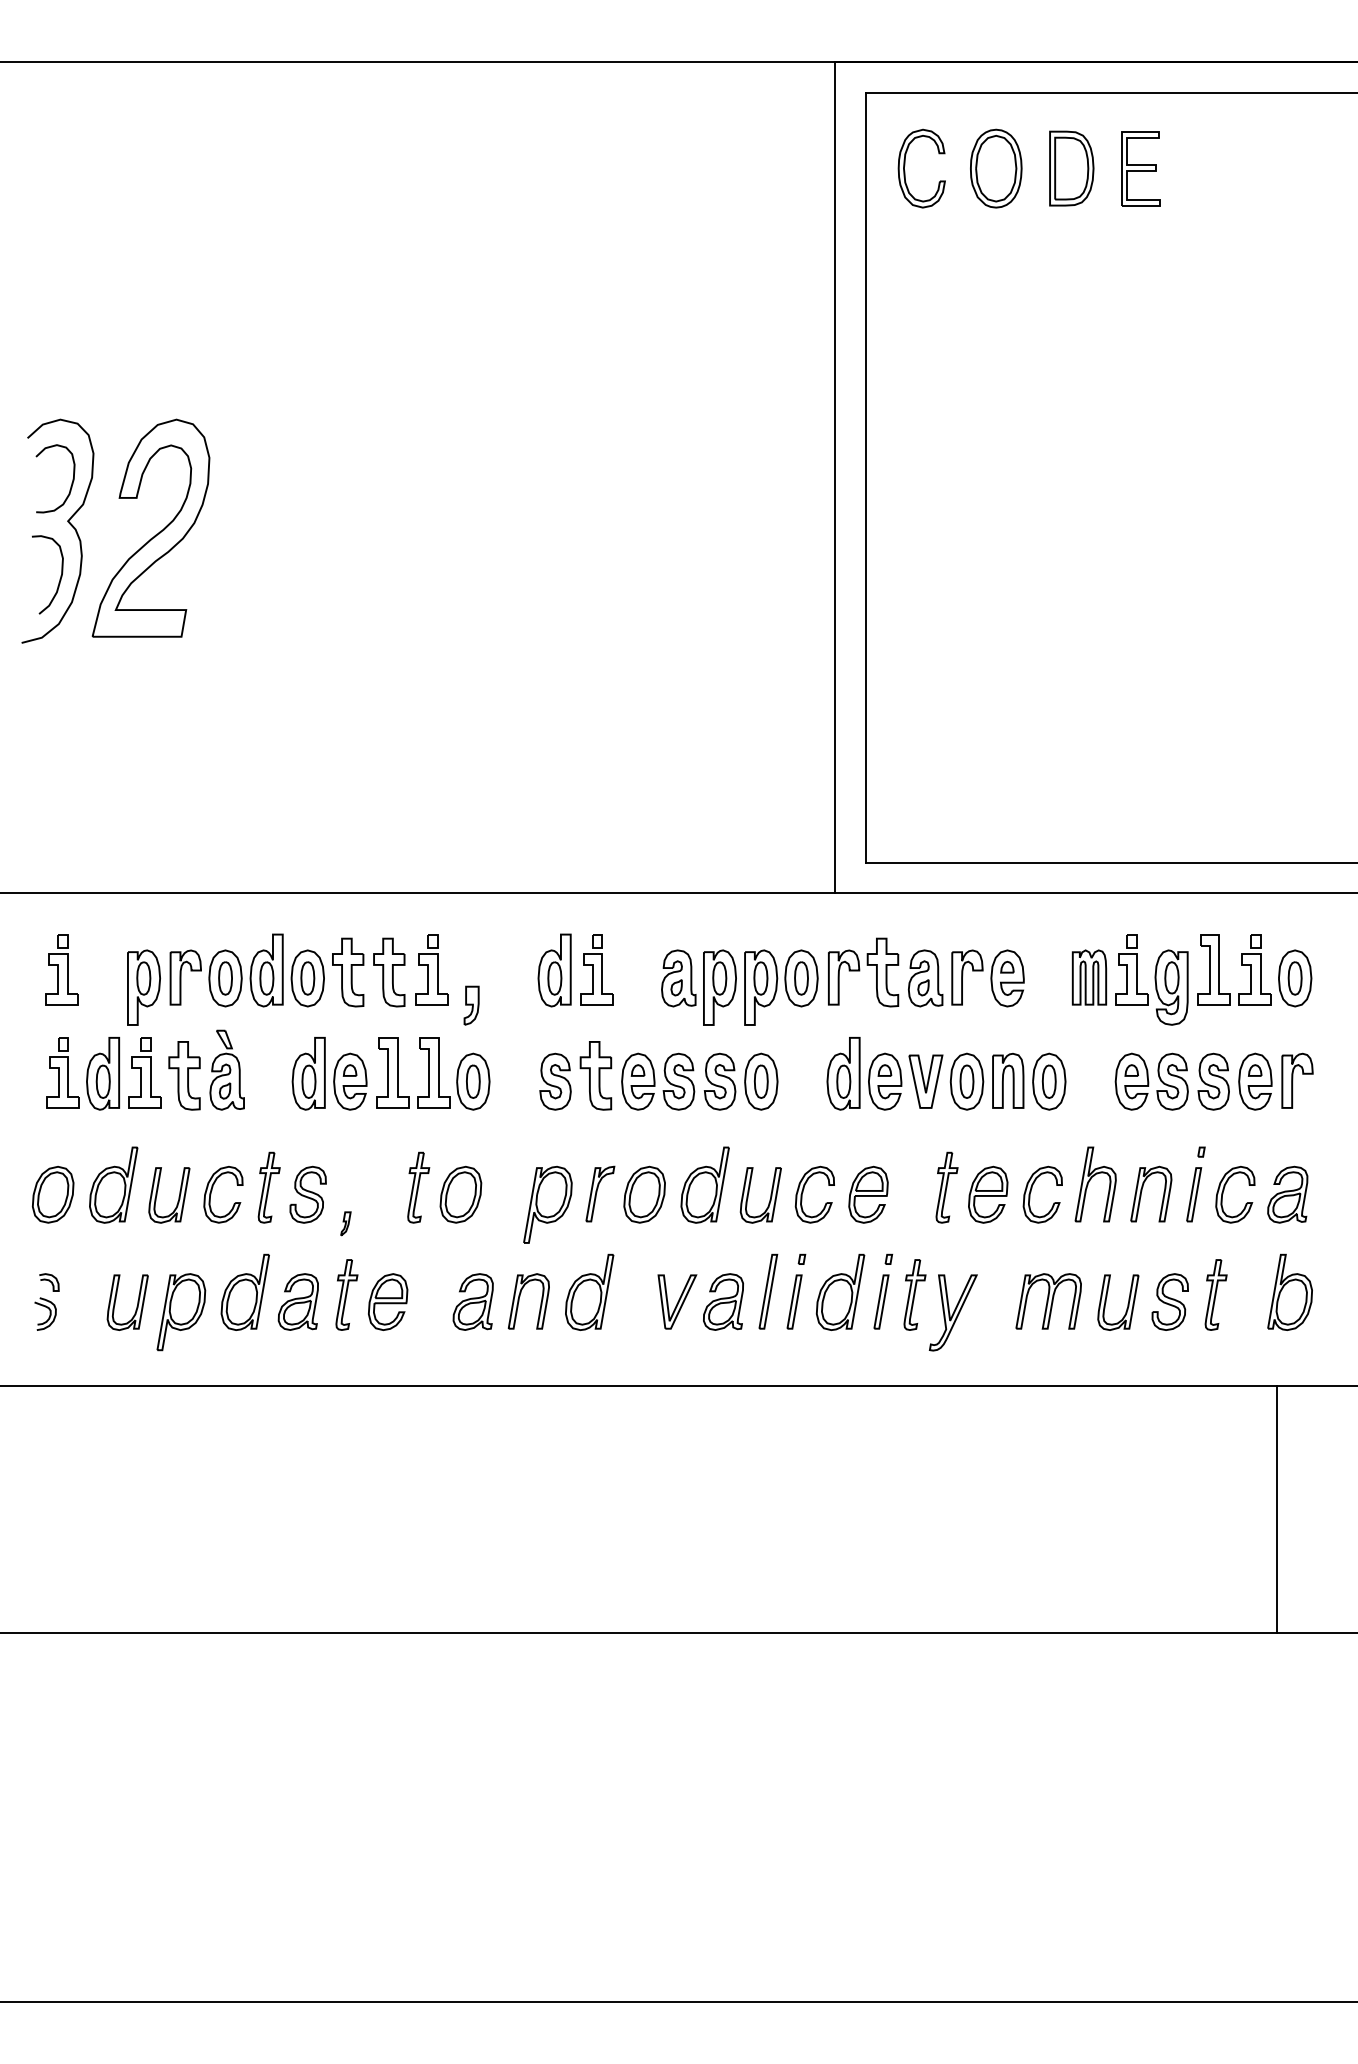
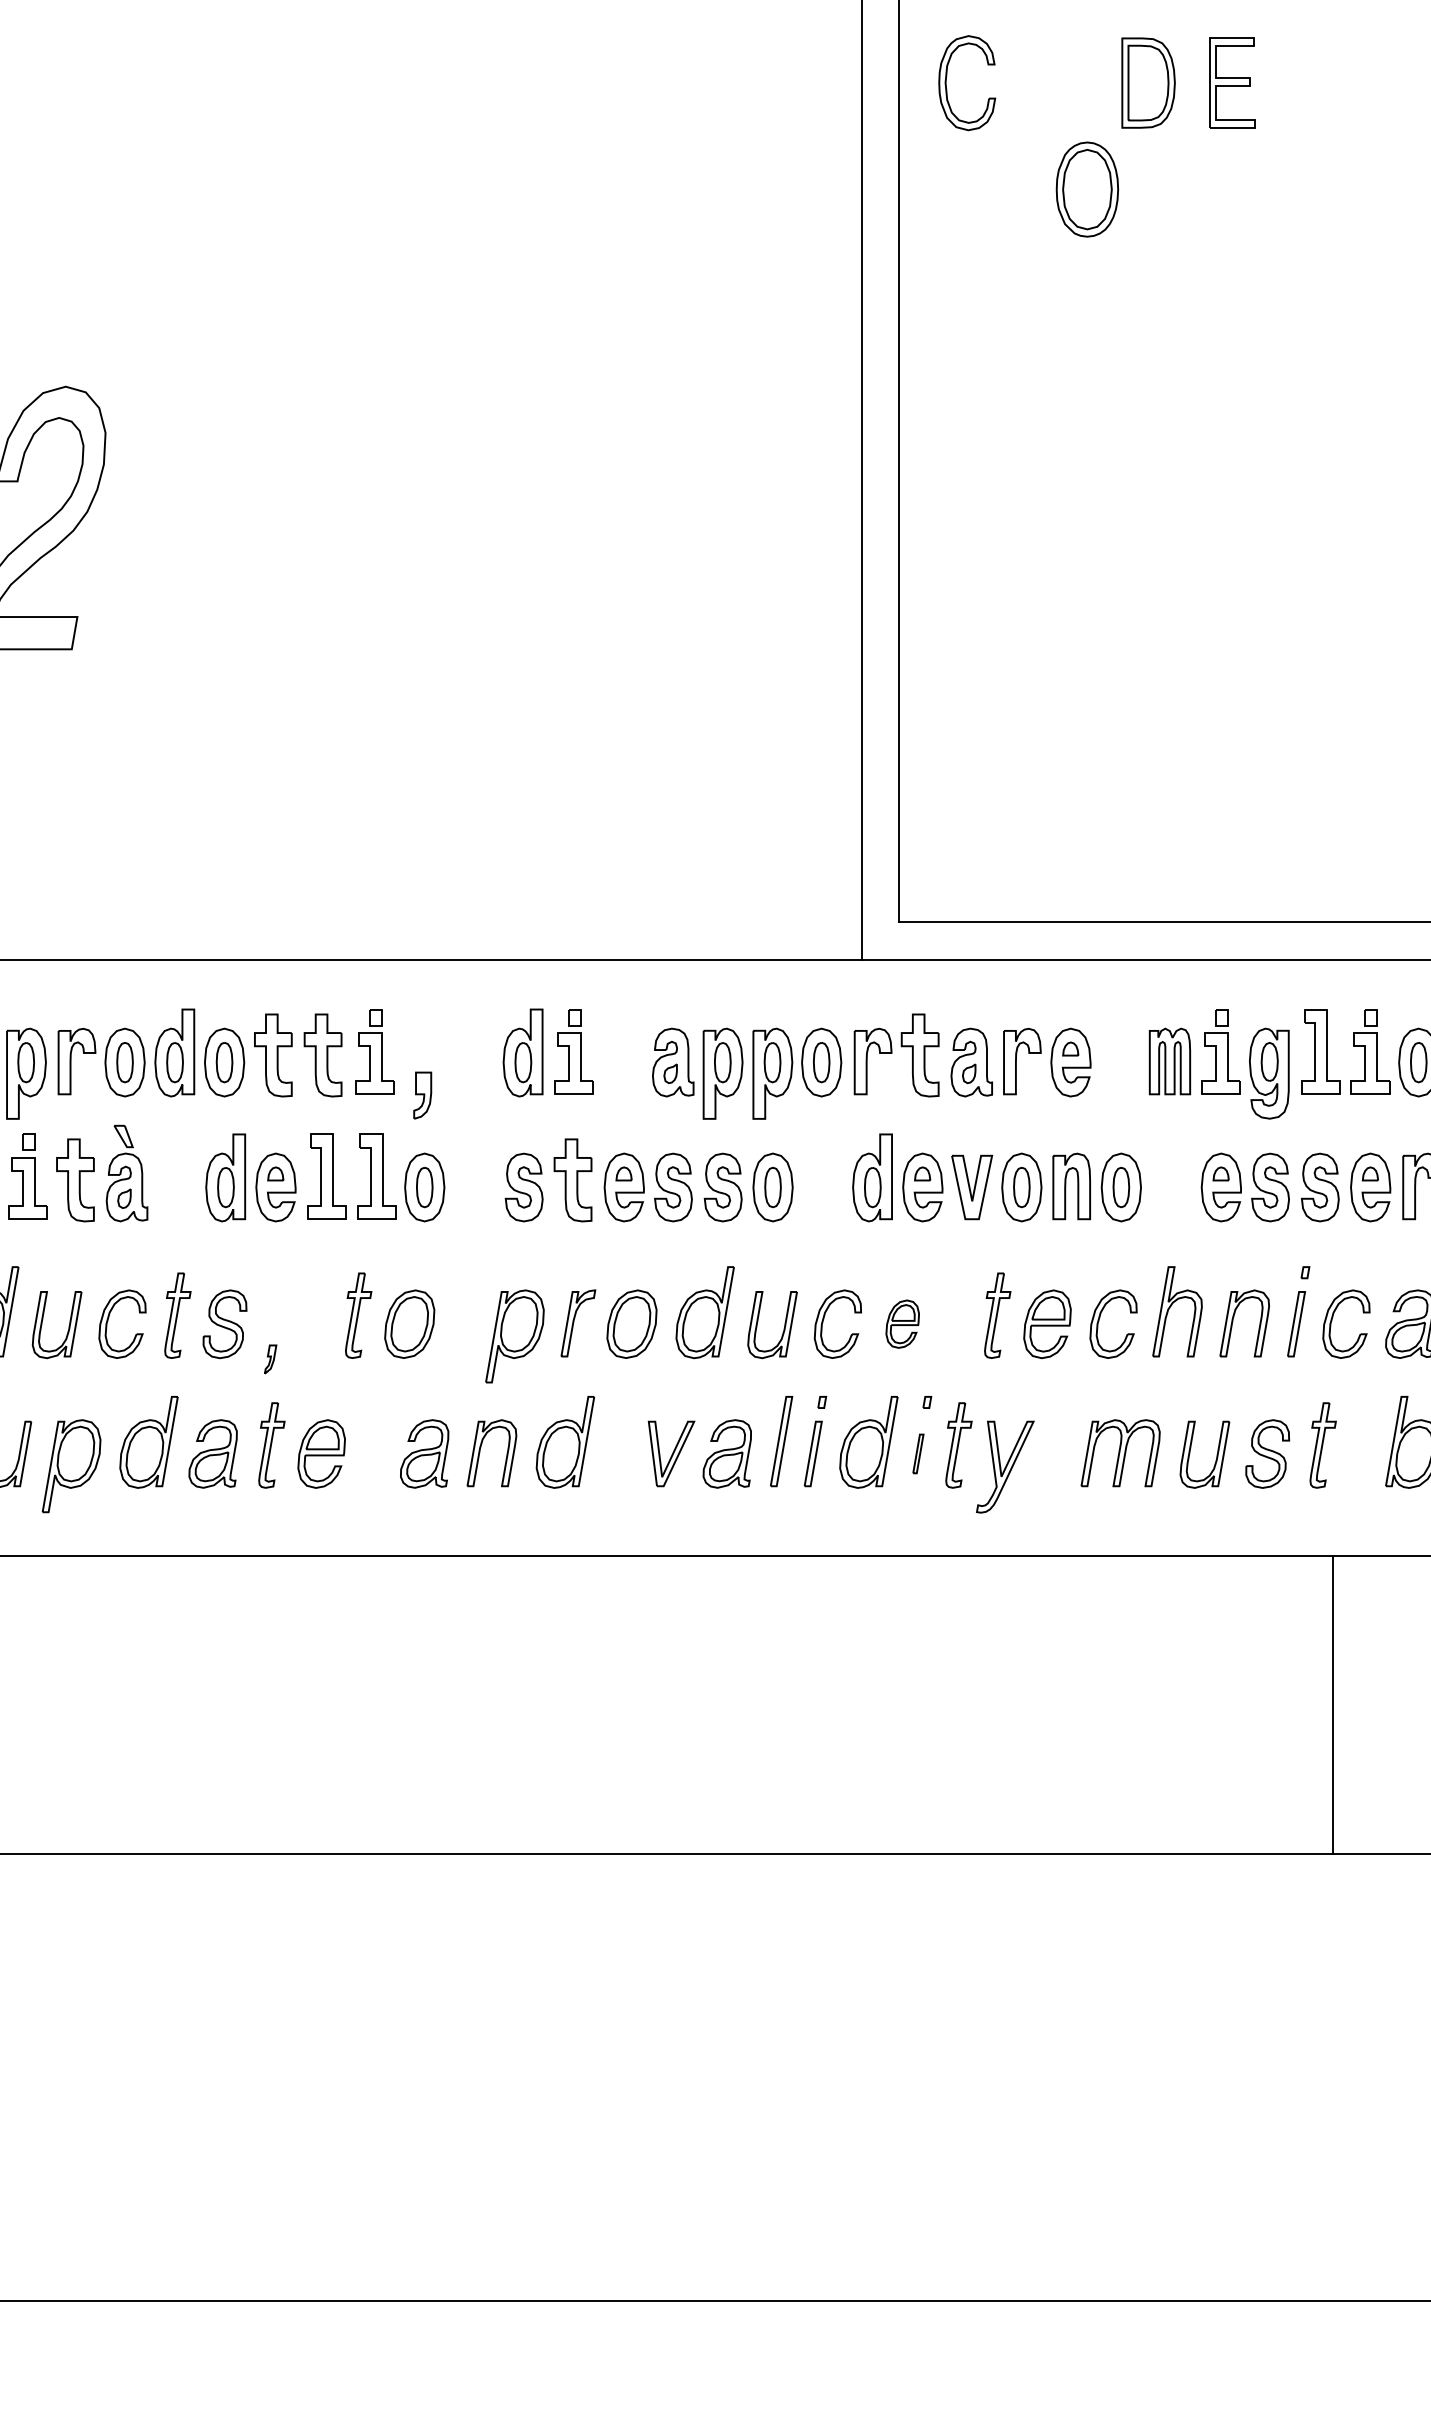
part: (996, 168) -> (1087, 189), moved
part: (868, 1194) -> (902, 1323), size x0.7
part: (881, 1301) -> (918, 1453), size x0.6
line: (1277, 1509) -> (1333, 1704), moved

